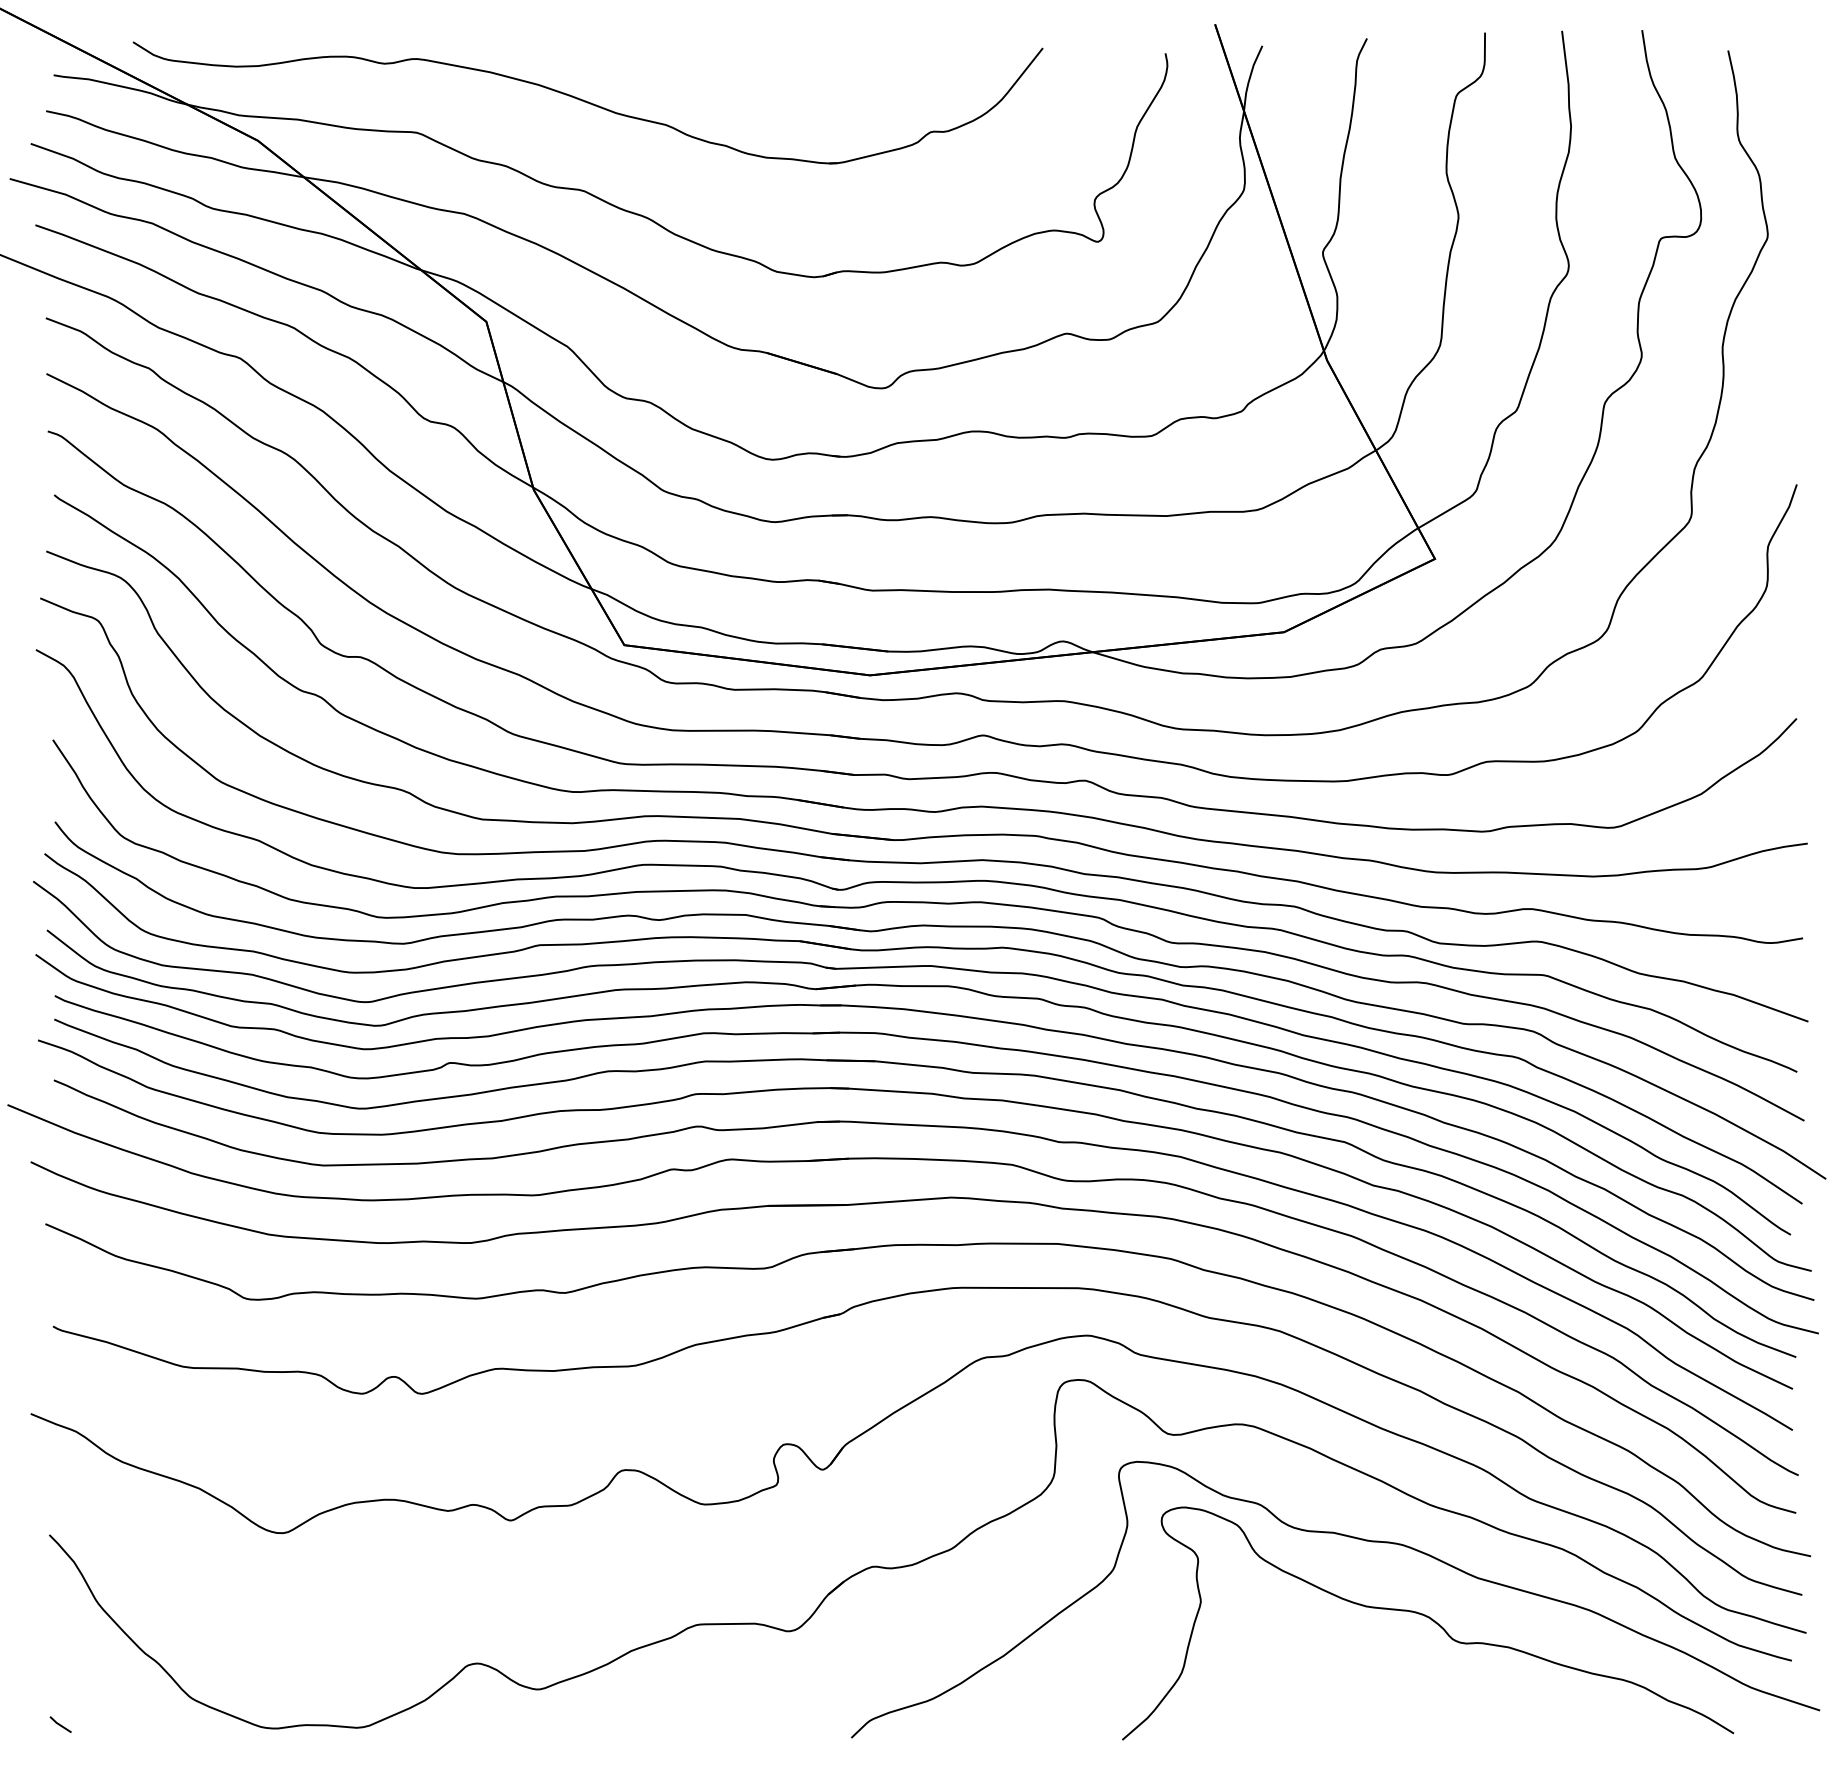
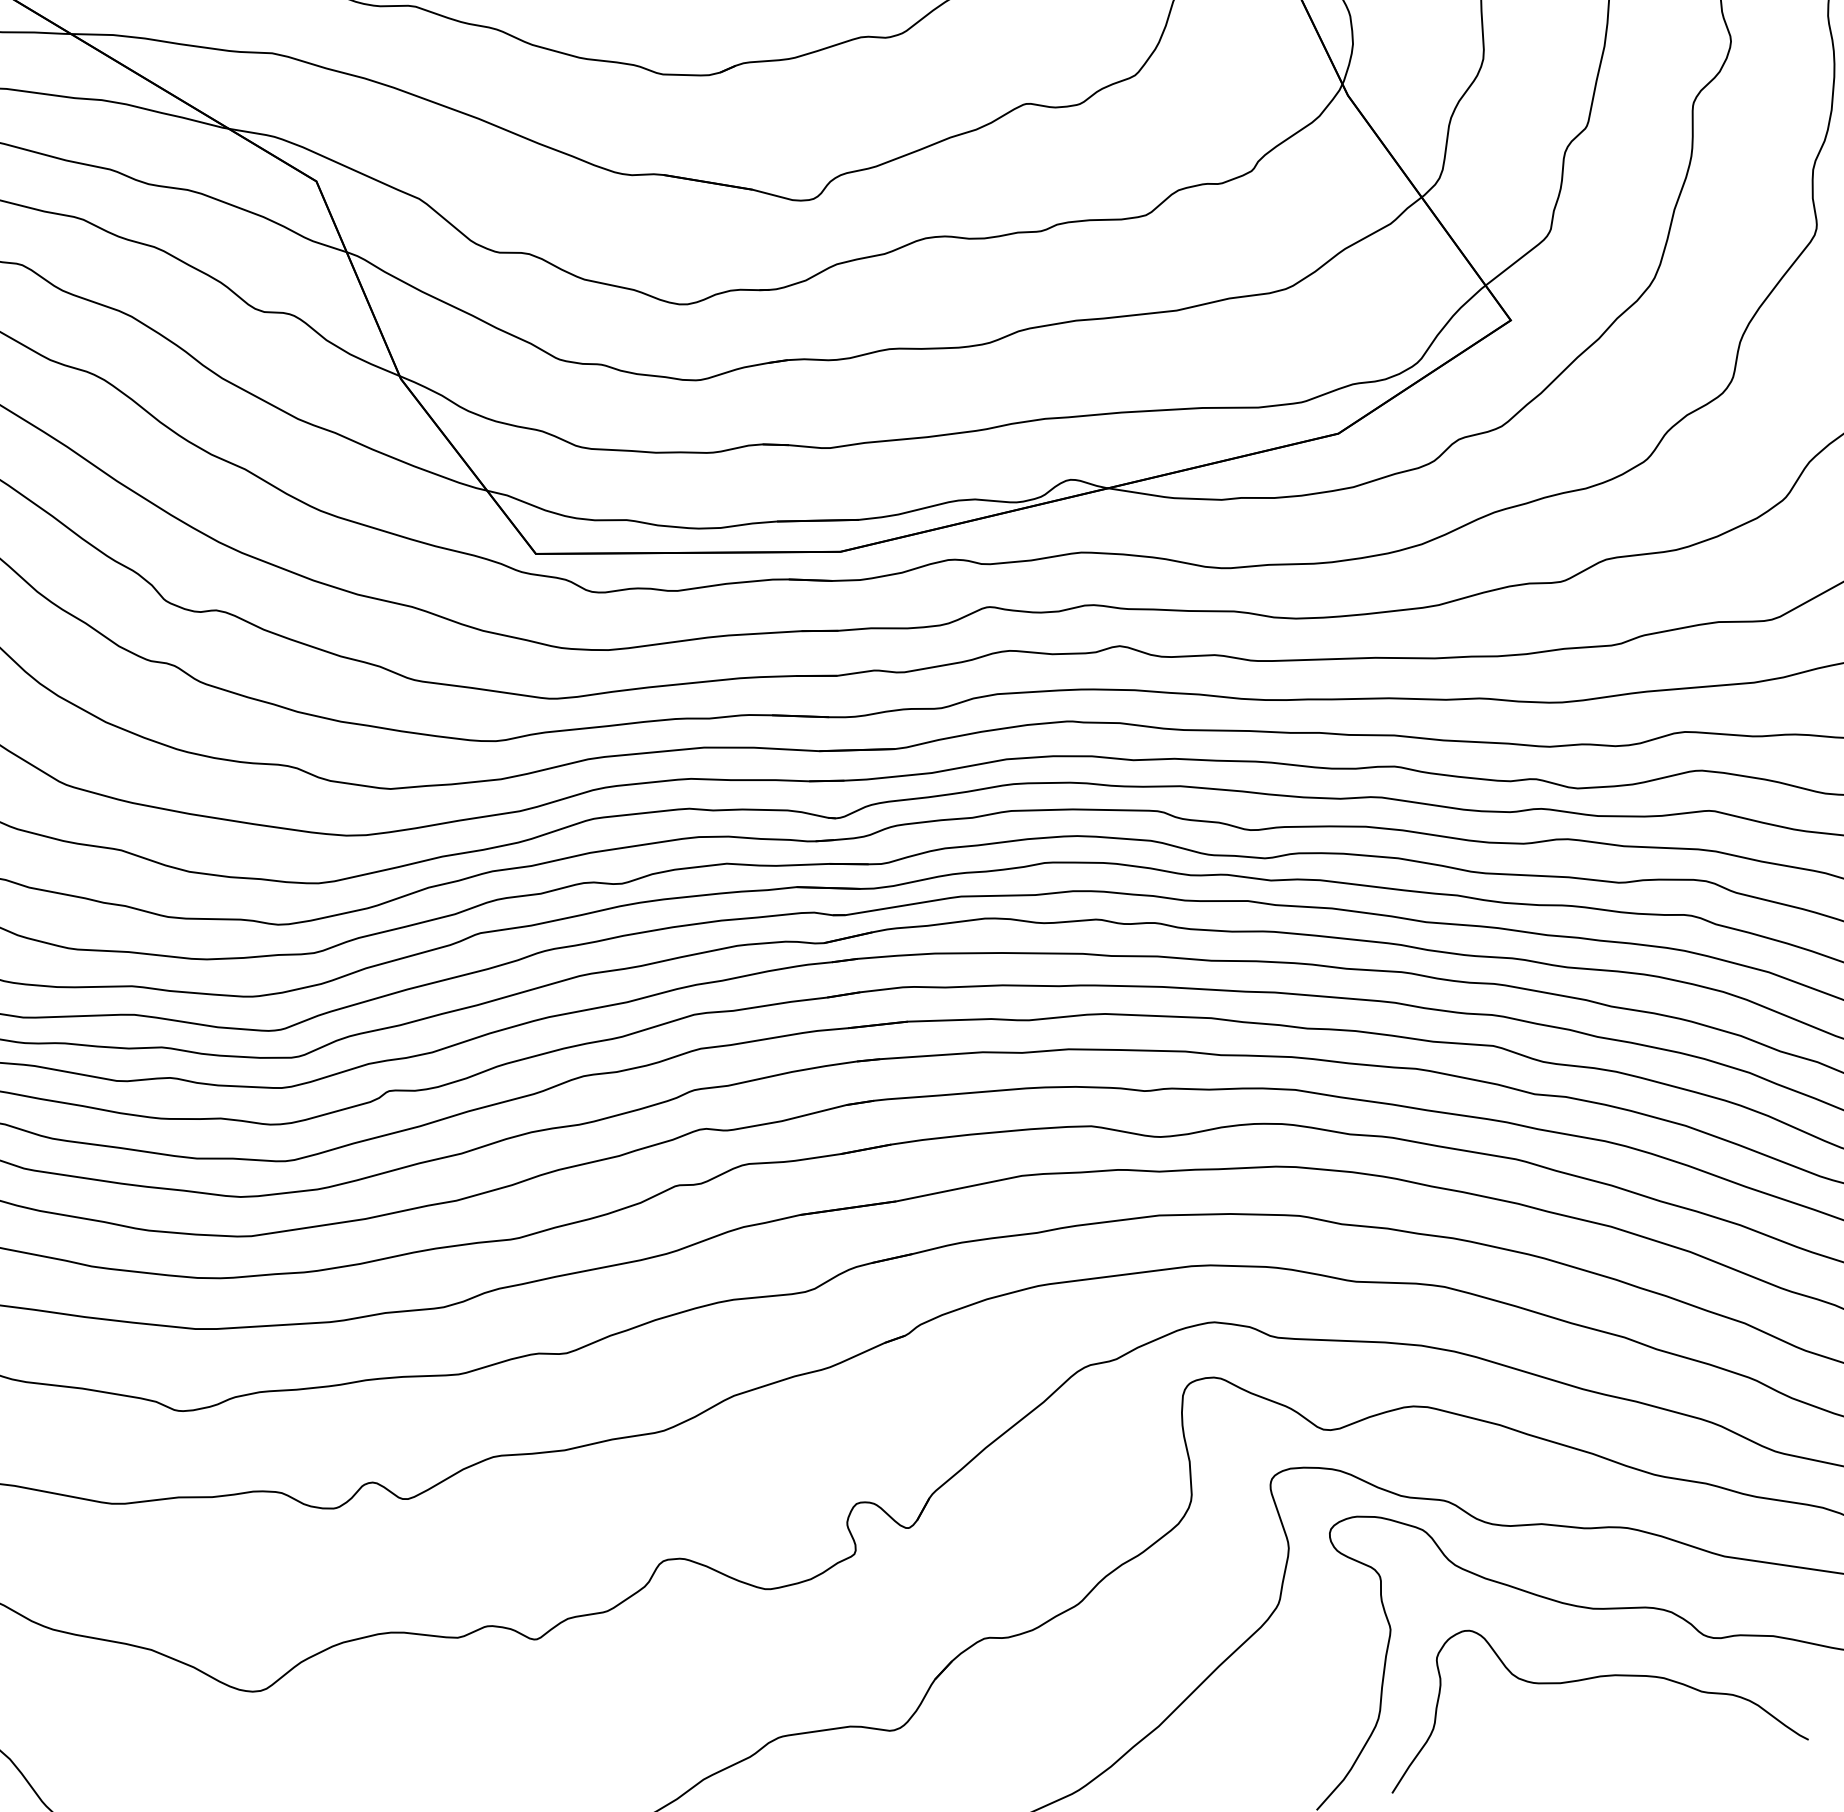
curve: (1355, 1663) -> (1588, 1680), added

